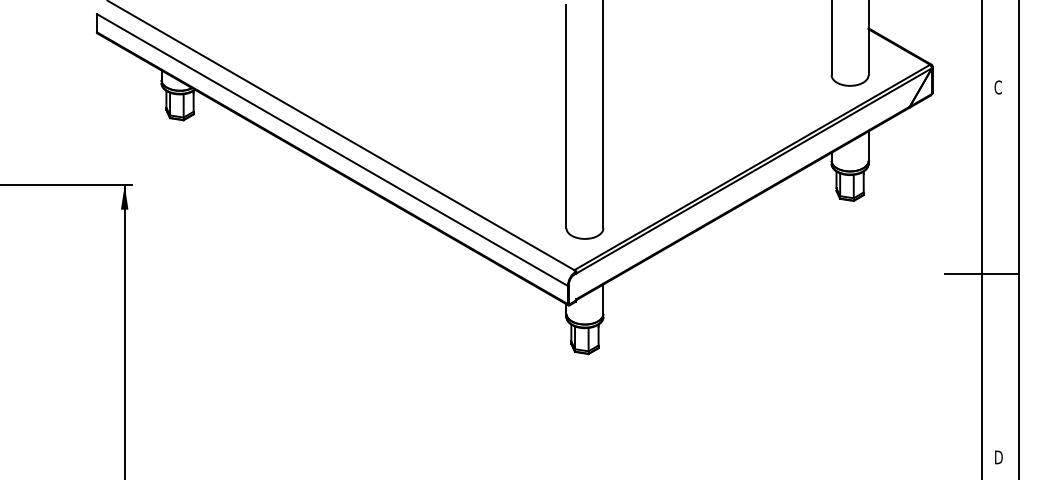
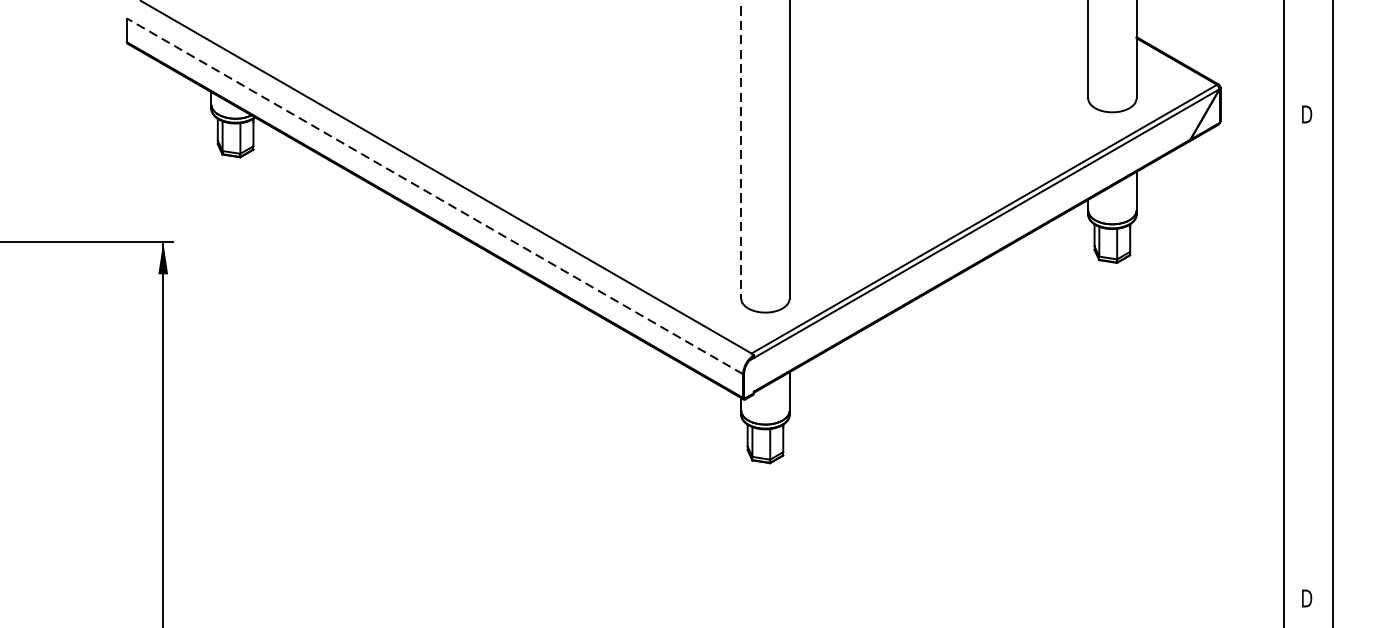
text: (998, 87) -> (1306, 114), C -> D
line: (566, 116) -> (741, 152), solid -> dashed
line: (332, 150) -> (435, 196), solid -> dashed
line: (981, 274) -> (1284, 359), removed

